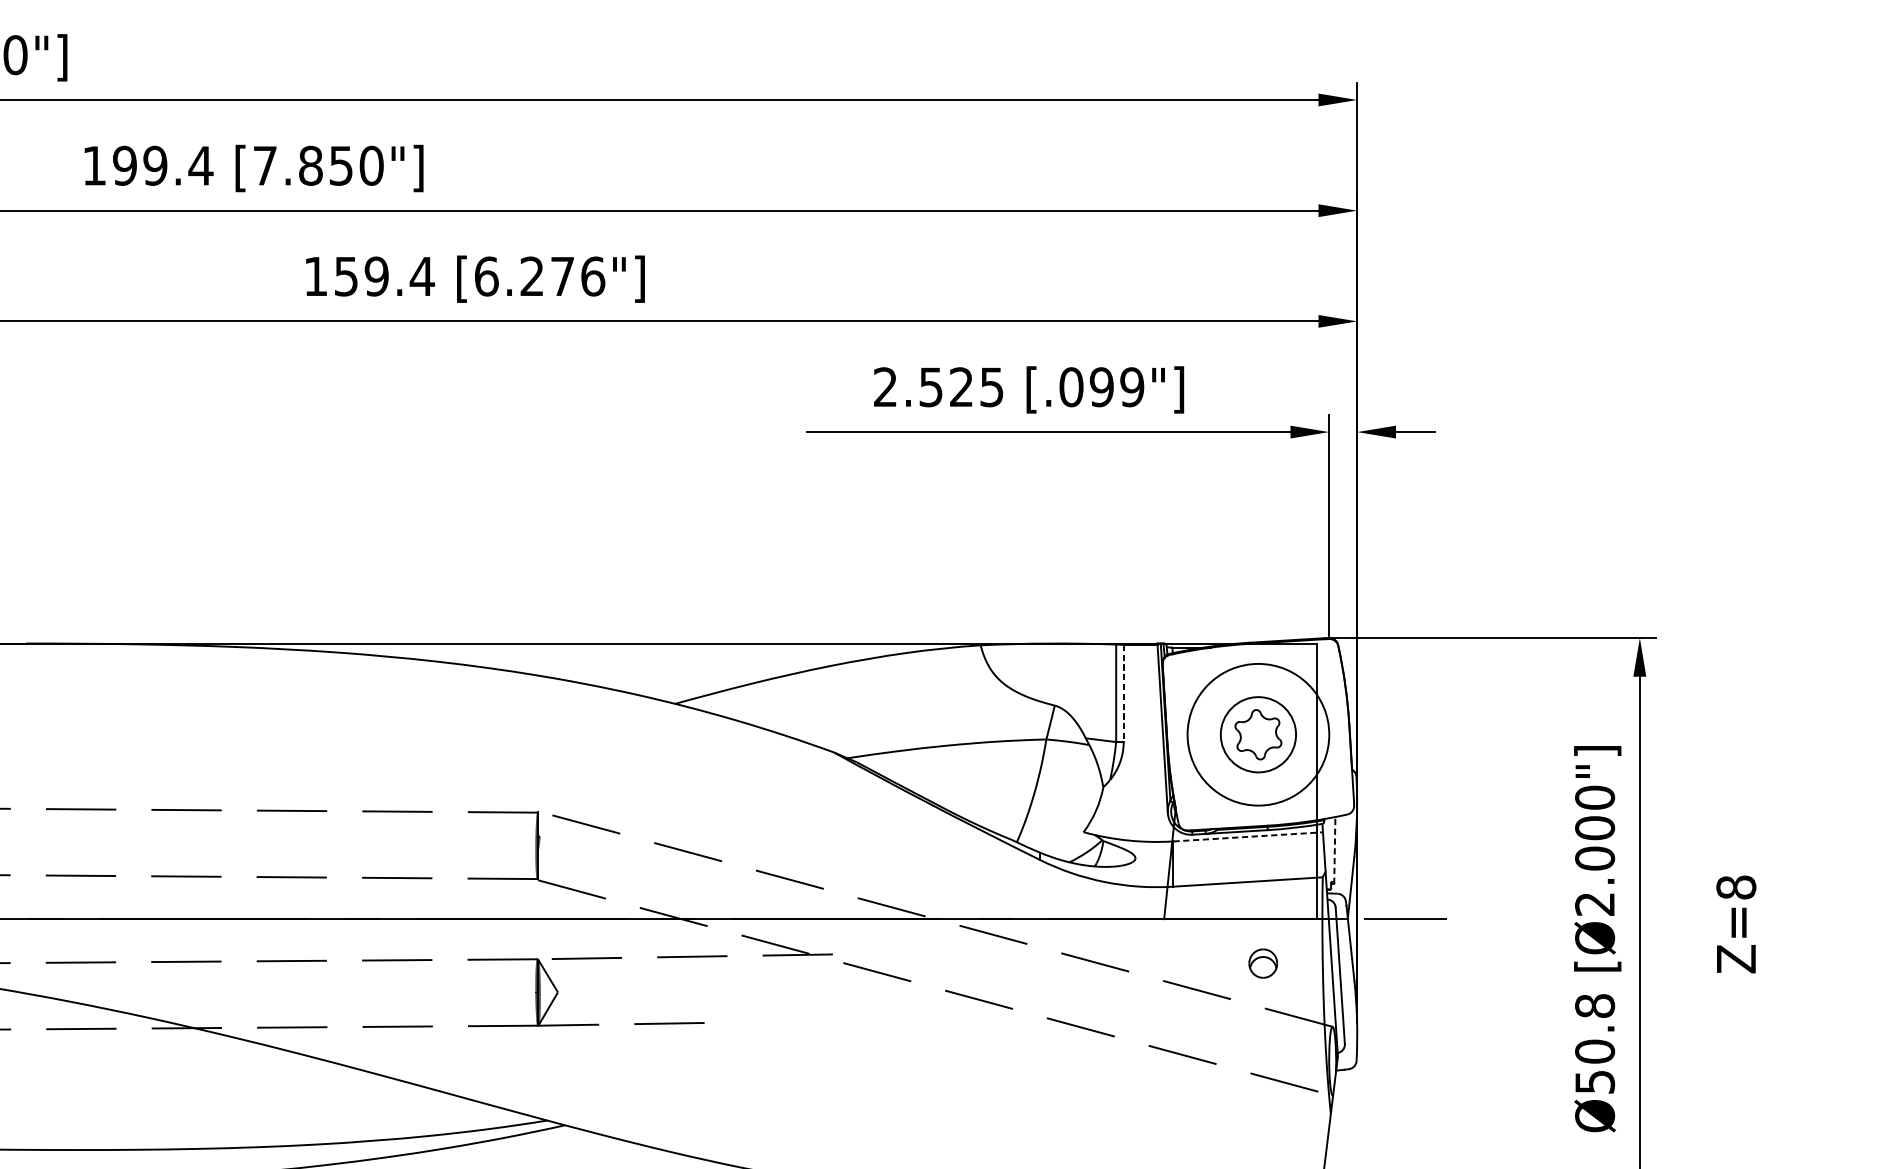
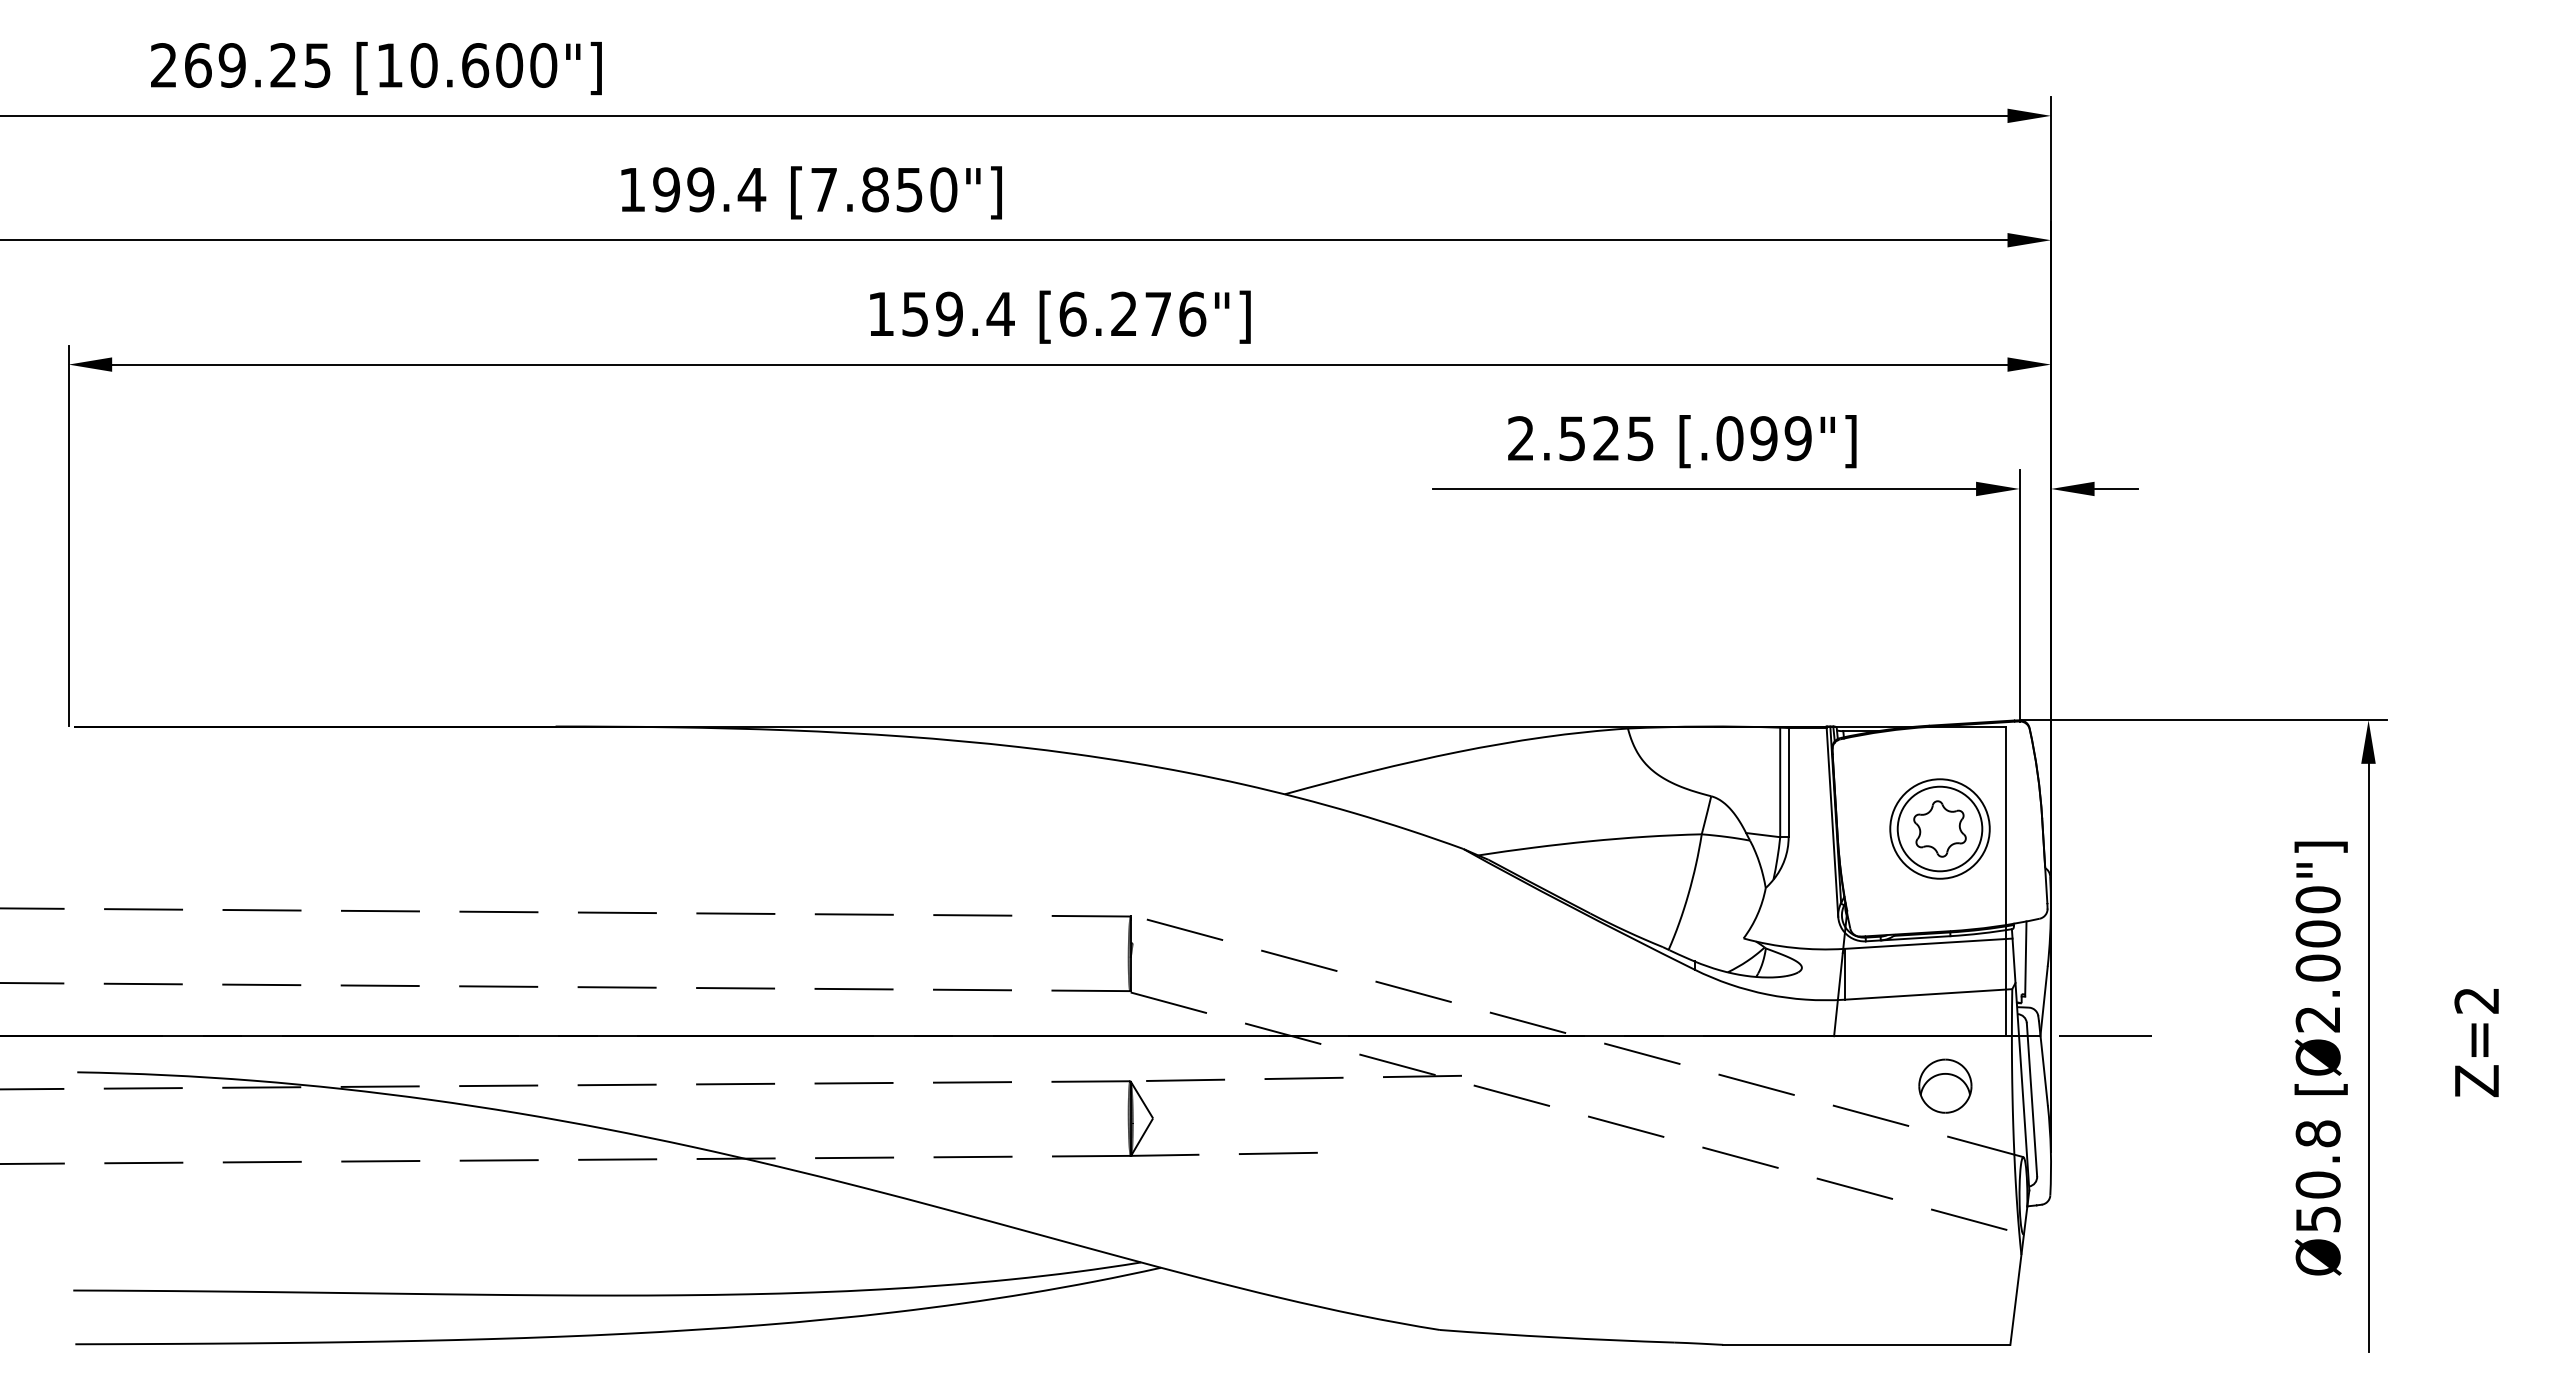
line: (1123, 693) -> (1788, 782), dashed -> solid
circle: (1257, 734) -> (1939, 828), size x0.62
line: (1249, 836) -> (1929, 943), dashed -> solid
line: (1334, 850) -> (2025, 958), dashed -> solid
text: (1735, 887) -> (2476, 1000), Z=8 -> Z=2
part: (1263, 963) -> (1945, 1085), size x1.67

